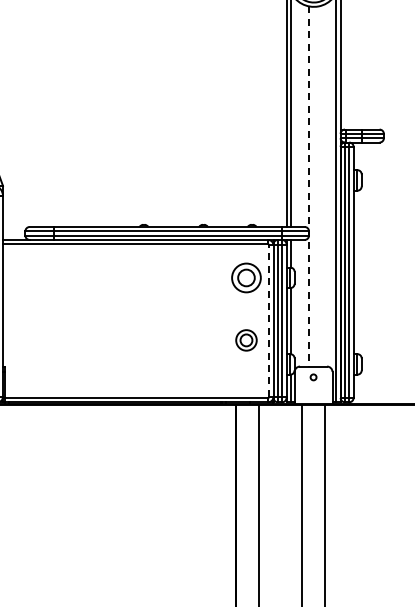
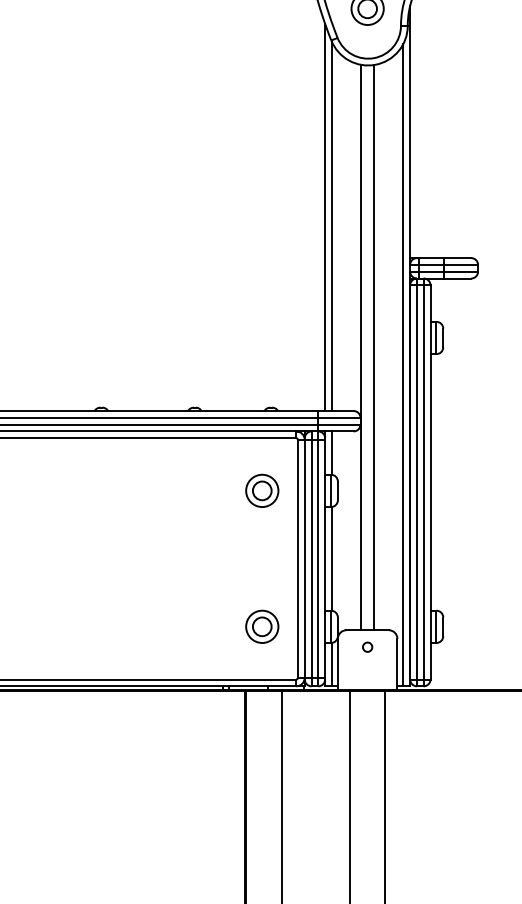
line: (317, 186) -> (373, 347), added
line: (309, 187) -> (361, 349), dashed -> solid
part: (246, 277) -> (262, 490), size x0.71
line: (269, 321) -> (298, 559), dashed -> solid
part: (246, 340) -> (262, 626), moved

